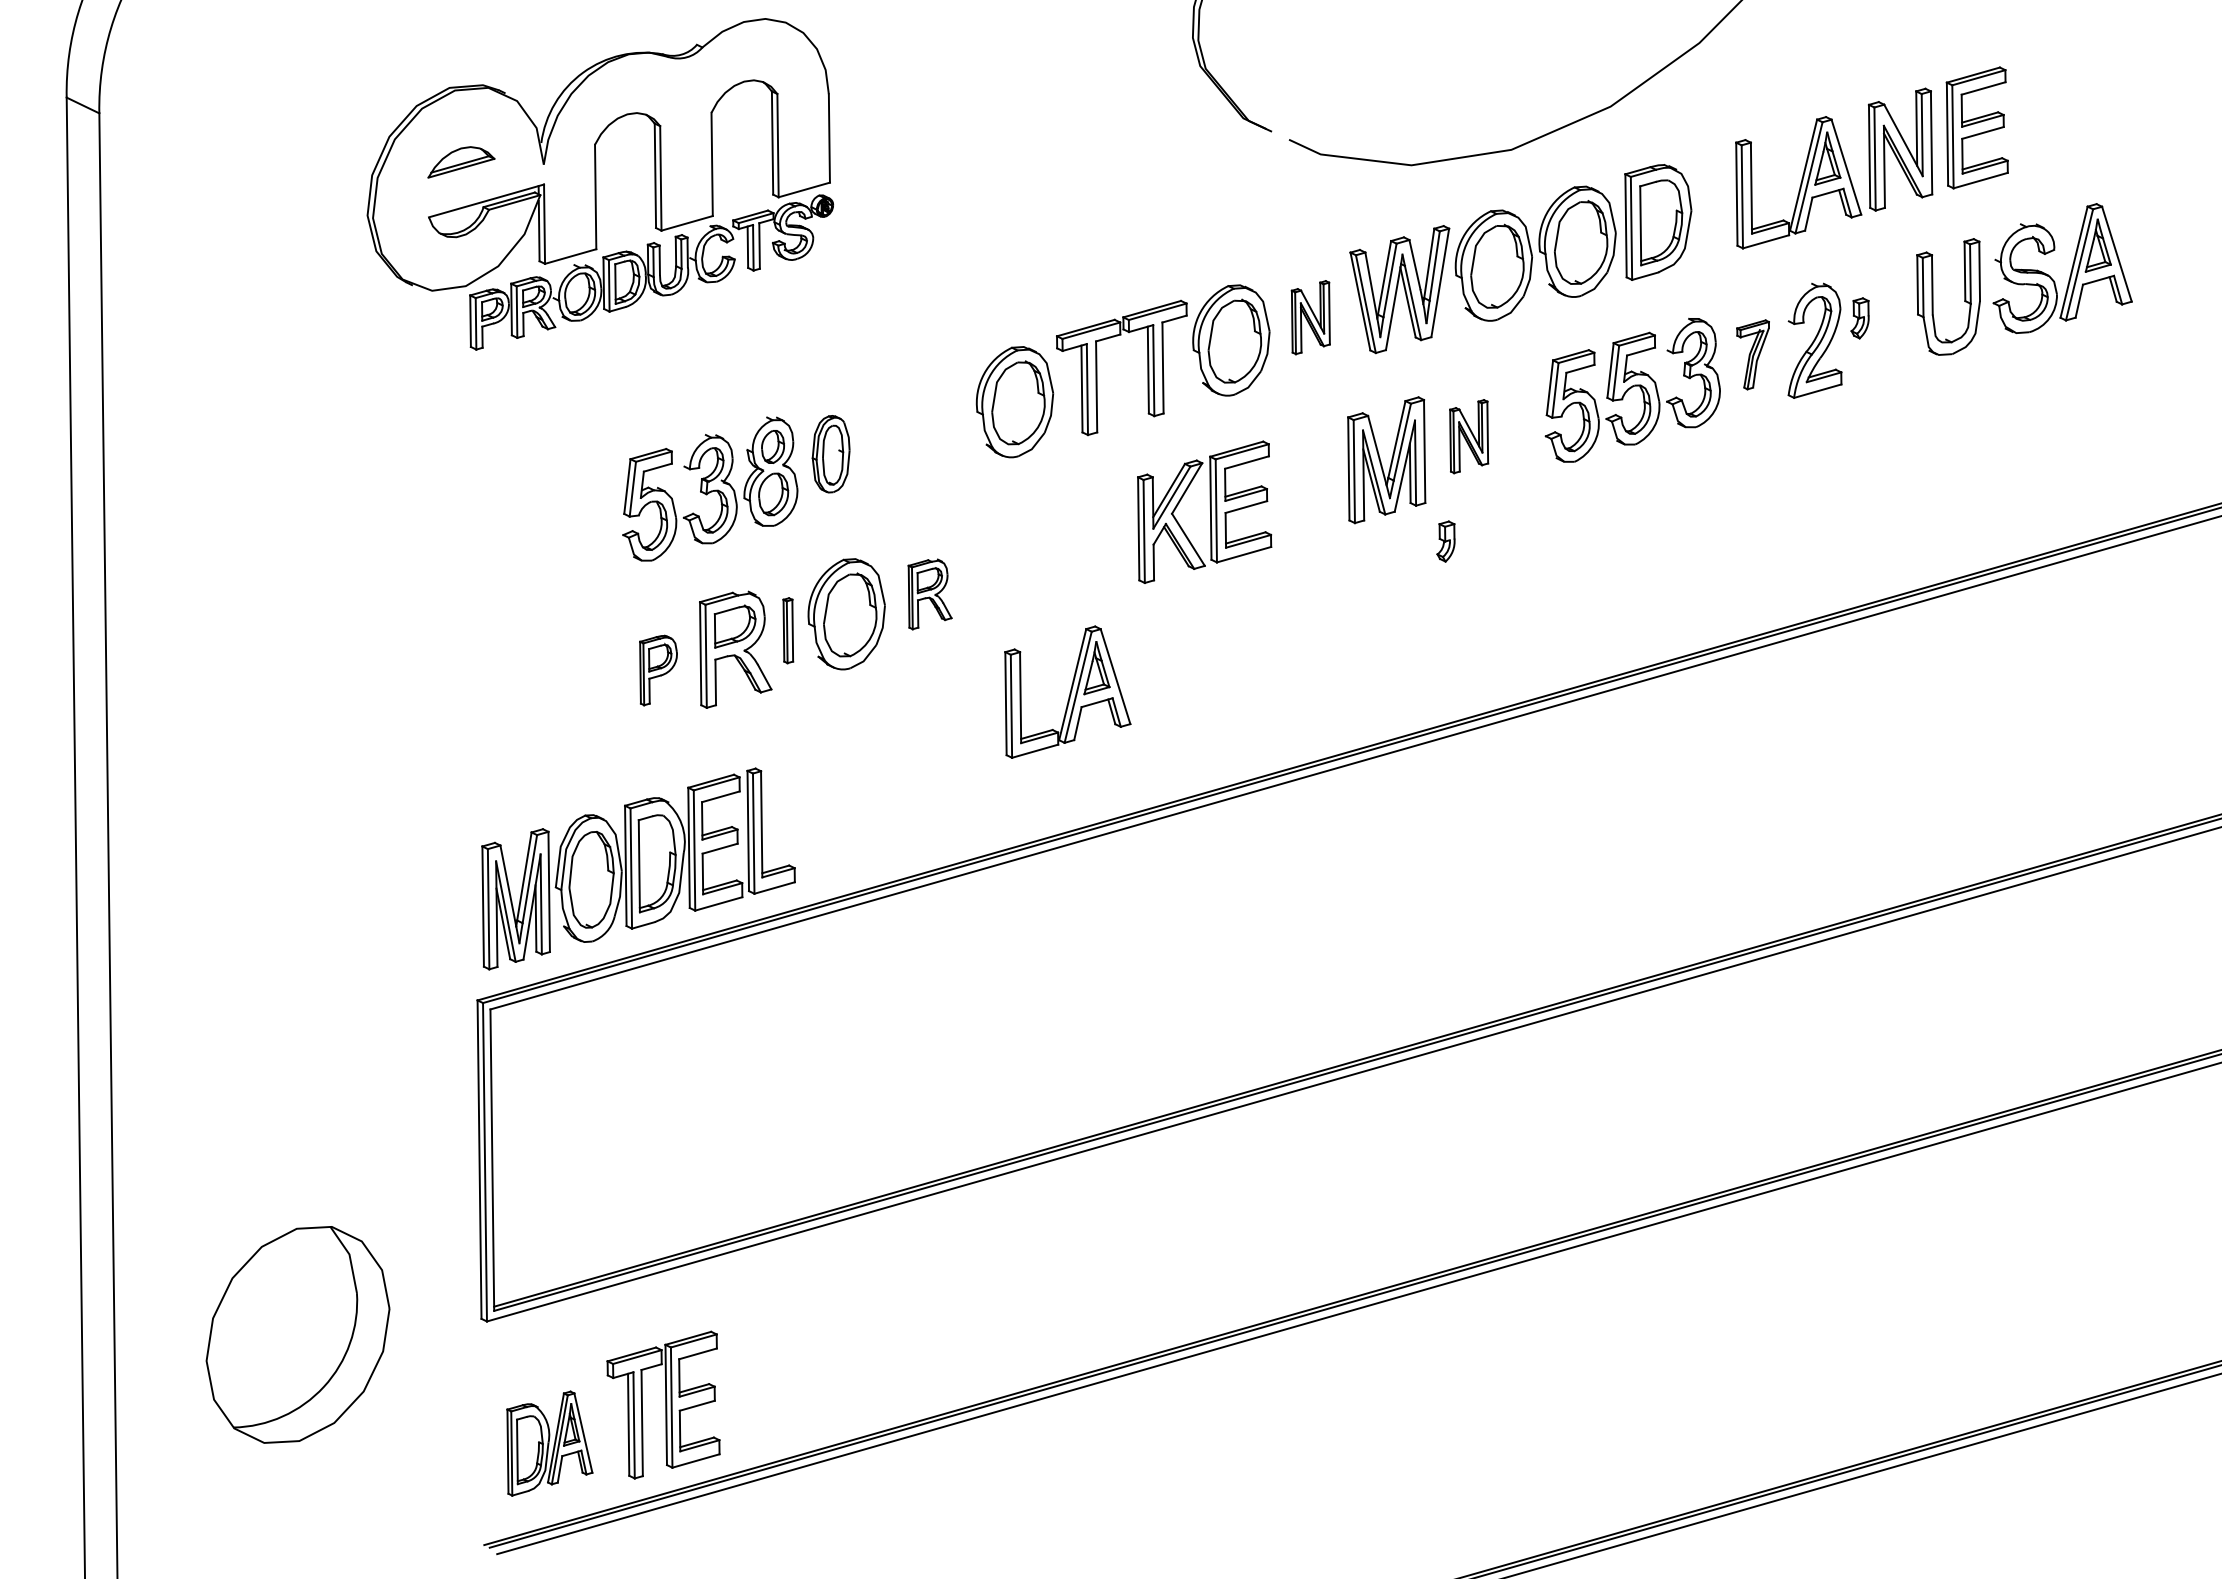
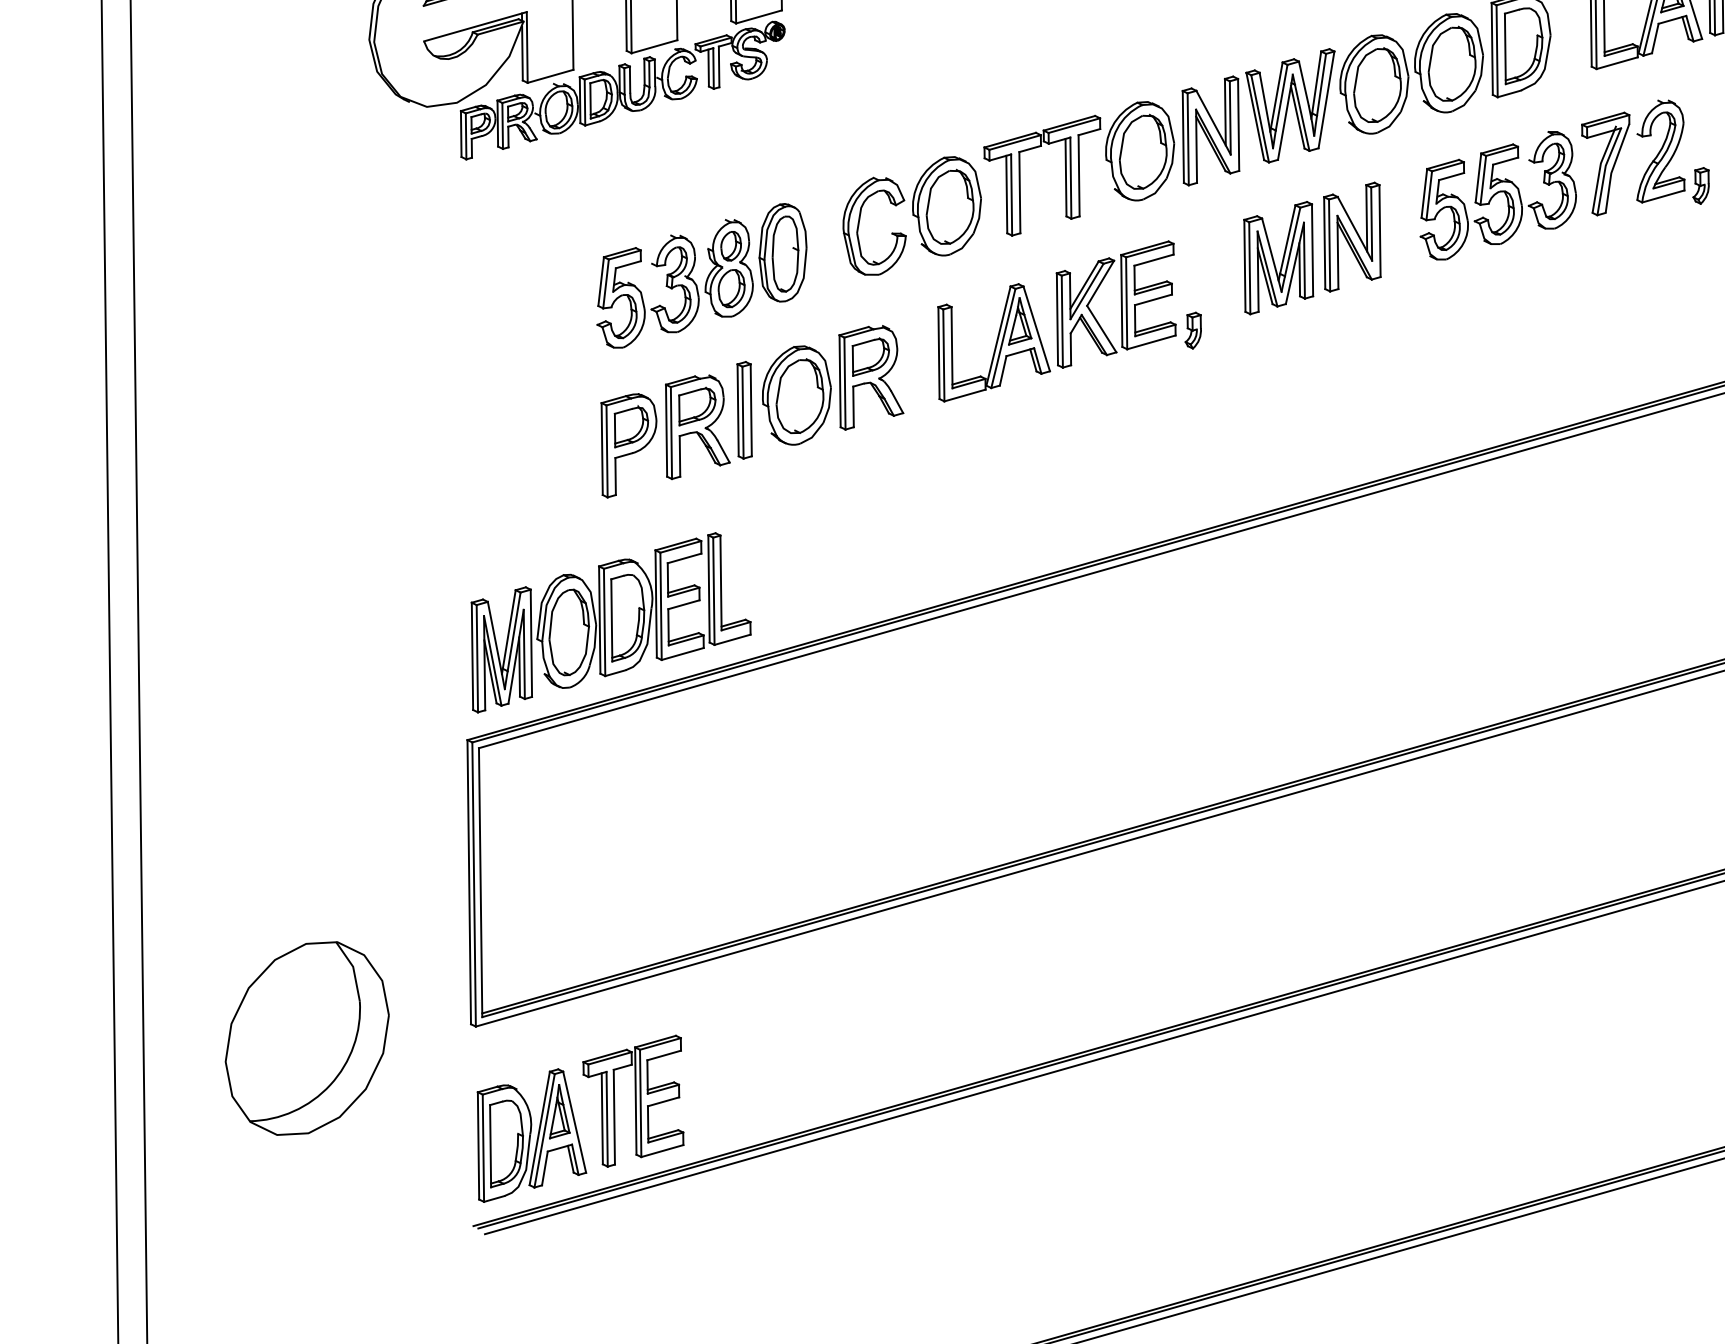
part: (1310, 317) -> (1210, 130), size x1.67
part: (1859, 318) -> (1700, 186), moved
part: (1752, 354) -> (1605, 163), size x1.67
part: (917, 419) -> (860, 221), added
part: (1468, 436) -> (1351, 236), size x1.67
part: (830, 453) -> (782, 252), size x1.43
part: (1445, 541) -> (1192, 330), moved
part: (929, 594) -> (870, 377), size x1.67
part: (788, 630) -> (744, 410), size x1.67
part: (658, 670) -> (628, 445), size x1.67
part: (1067, 691) -> (993, 342), moved
part: (549, 1443) -> (531, 1135), size x1.43

